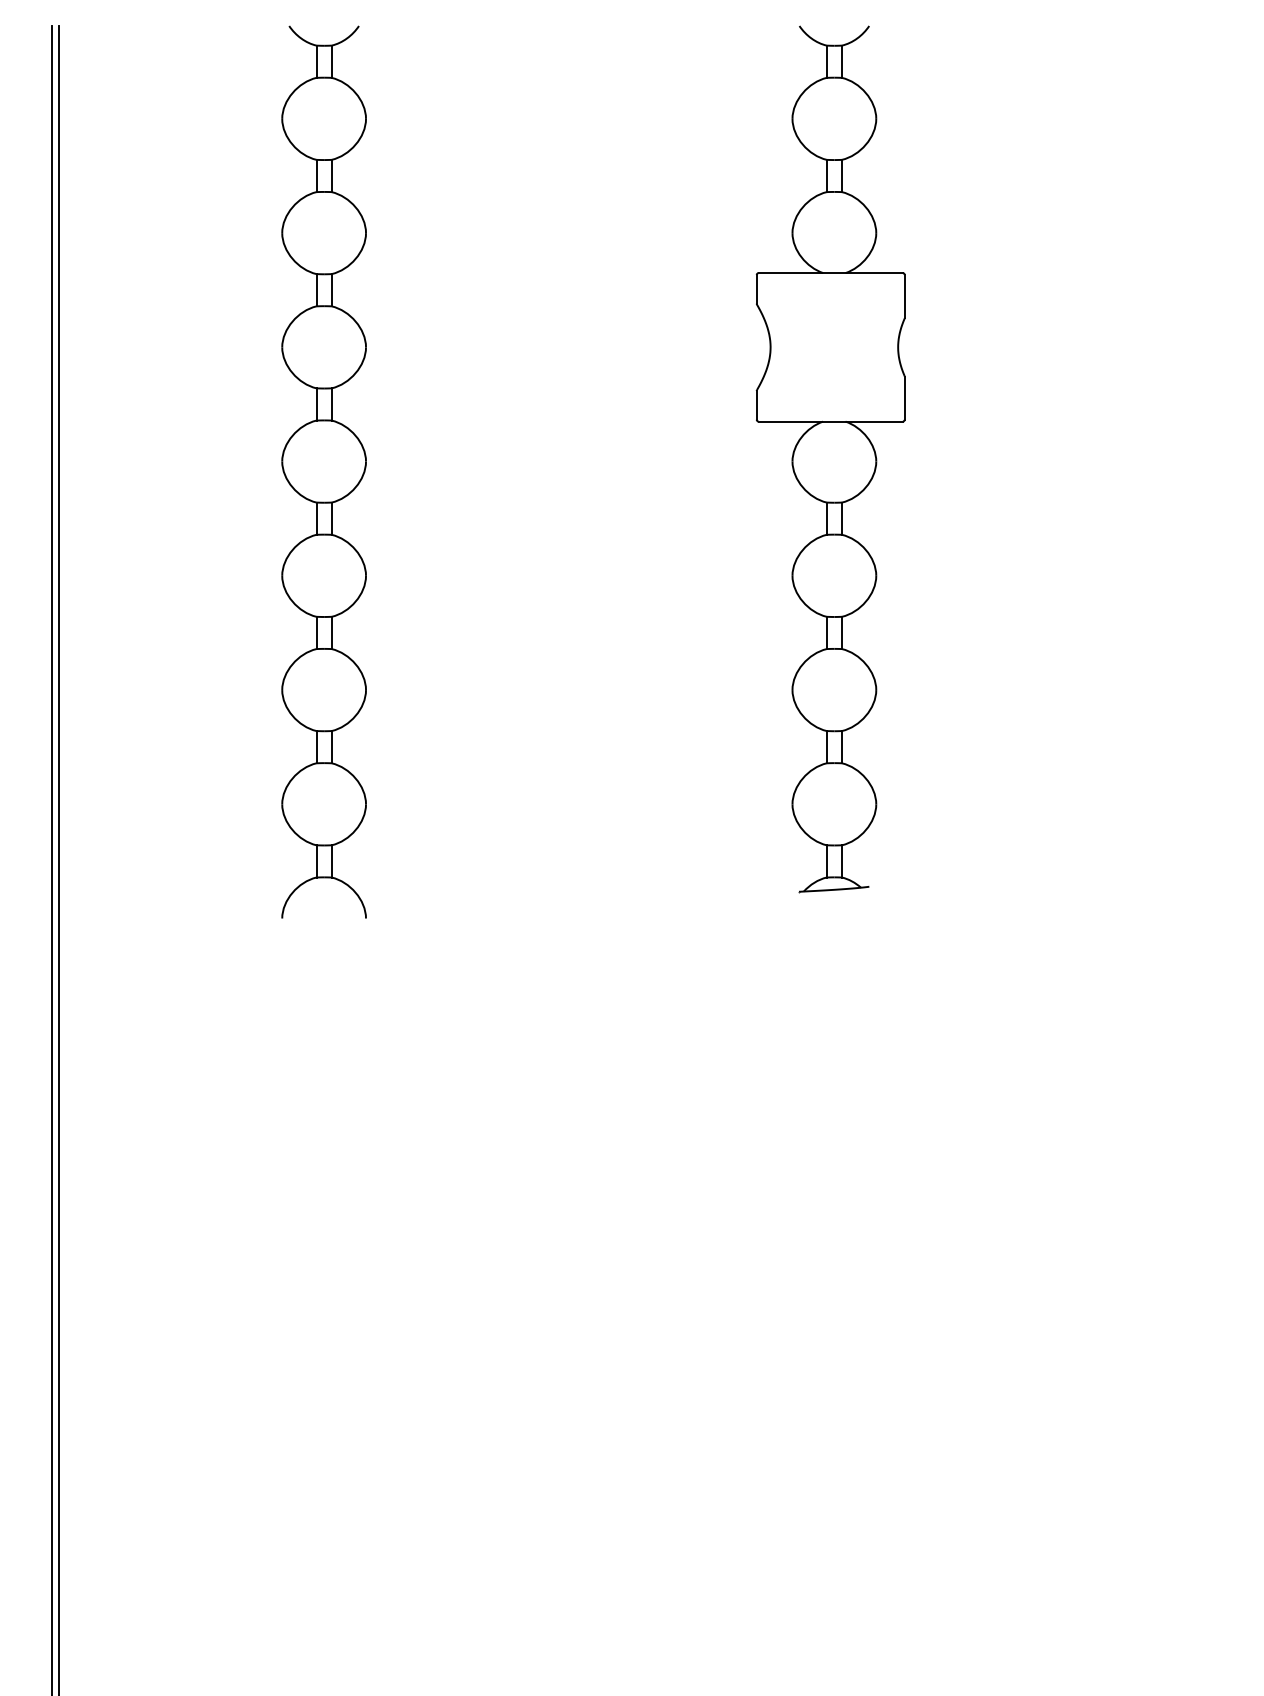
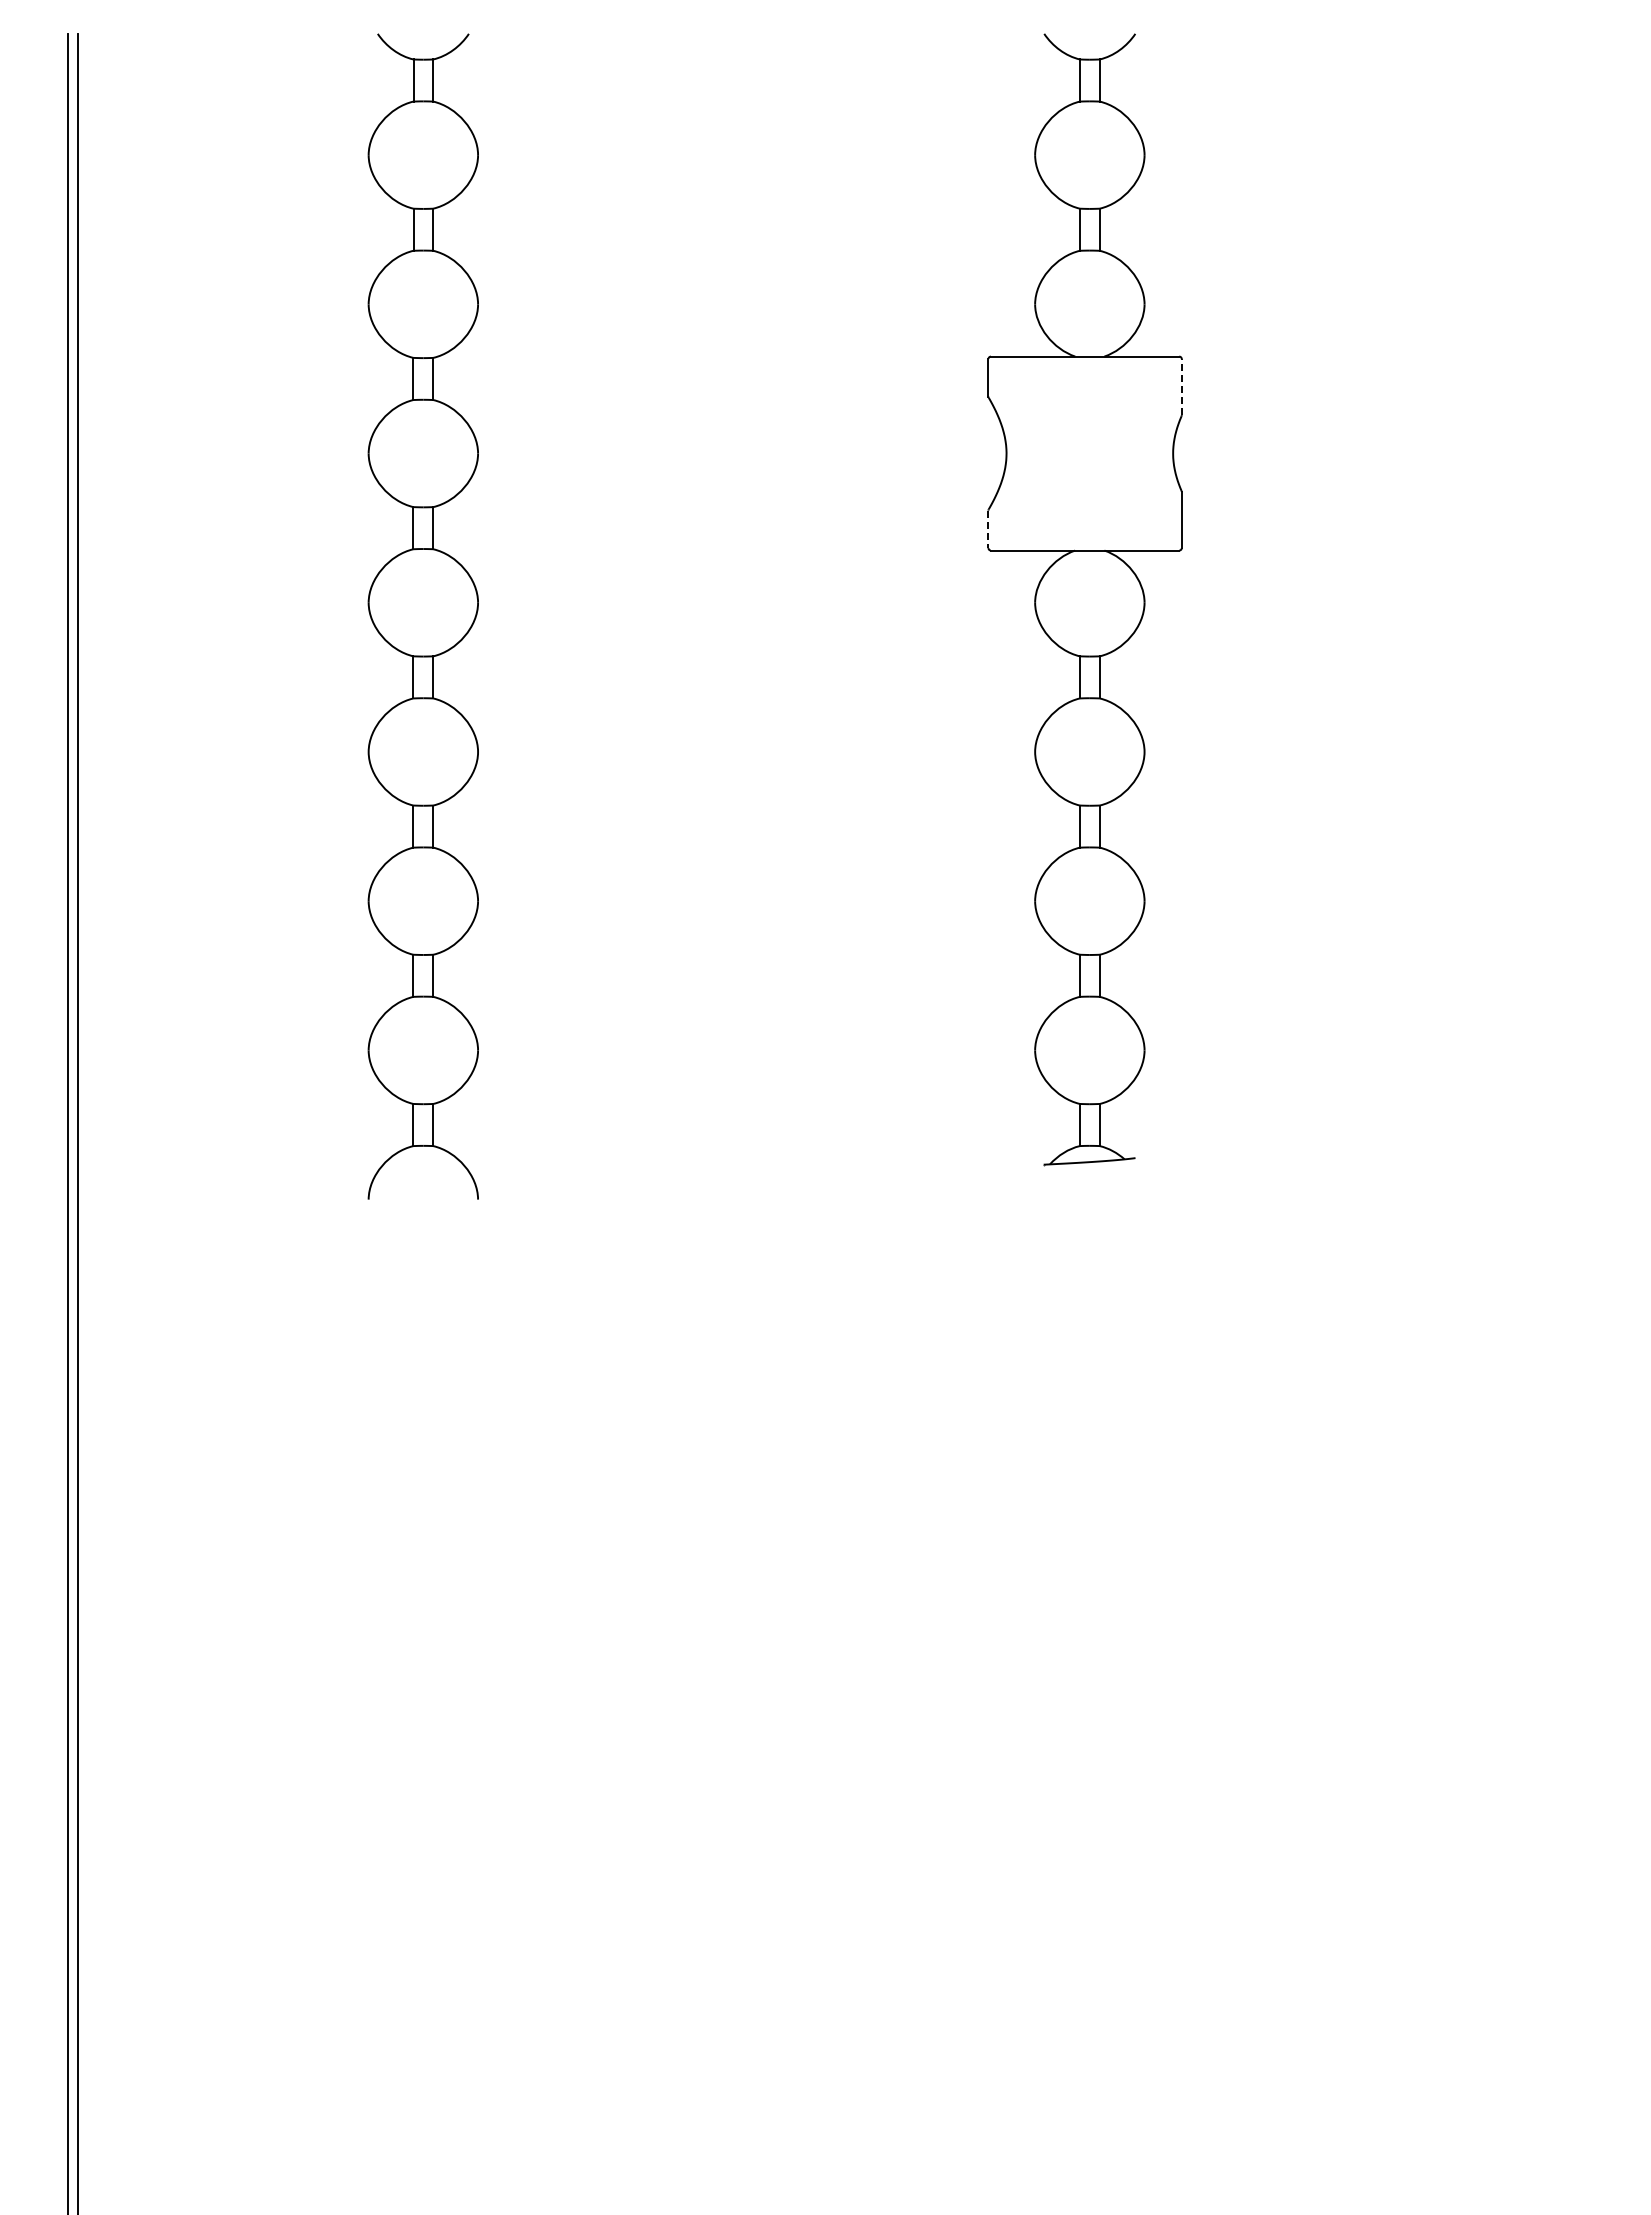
line: (904, 296) -> (1181, 386), solid -> dashed
line: (756, 405) -> (988, 529), solid -> dashed

